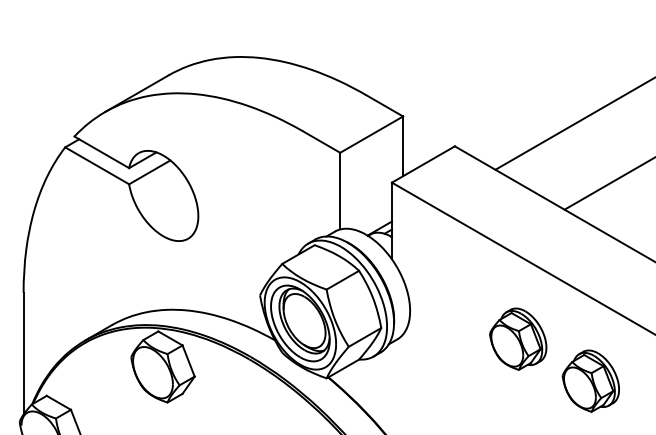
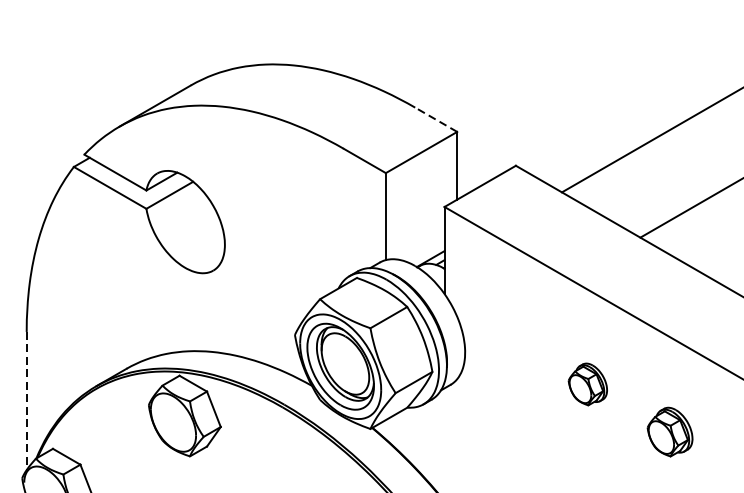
line: (384, 105) -> (436, 119), solid -> dashed
part: (518, 338) -> (588, 383), size x0.6
line: (23, 353) -> (26, 400), solid -> dashed
part: (590, 380) -> (669, 431), size x0.7

